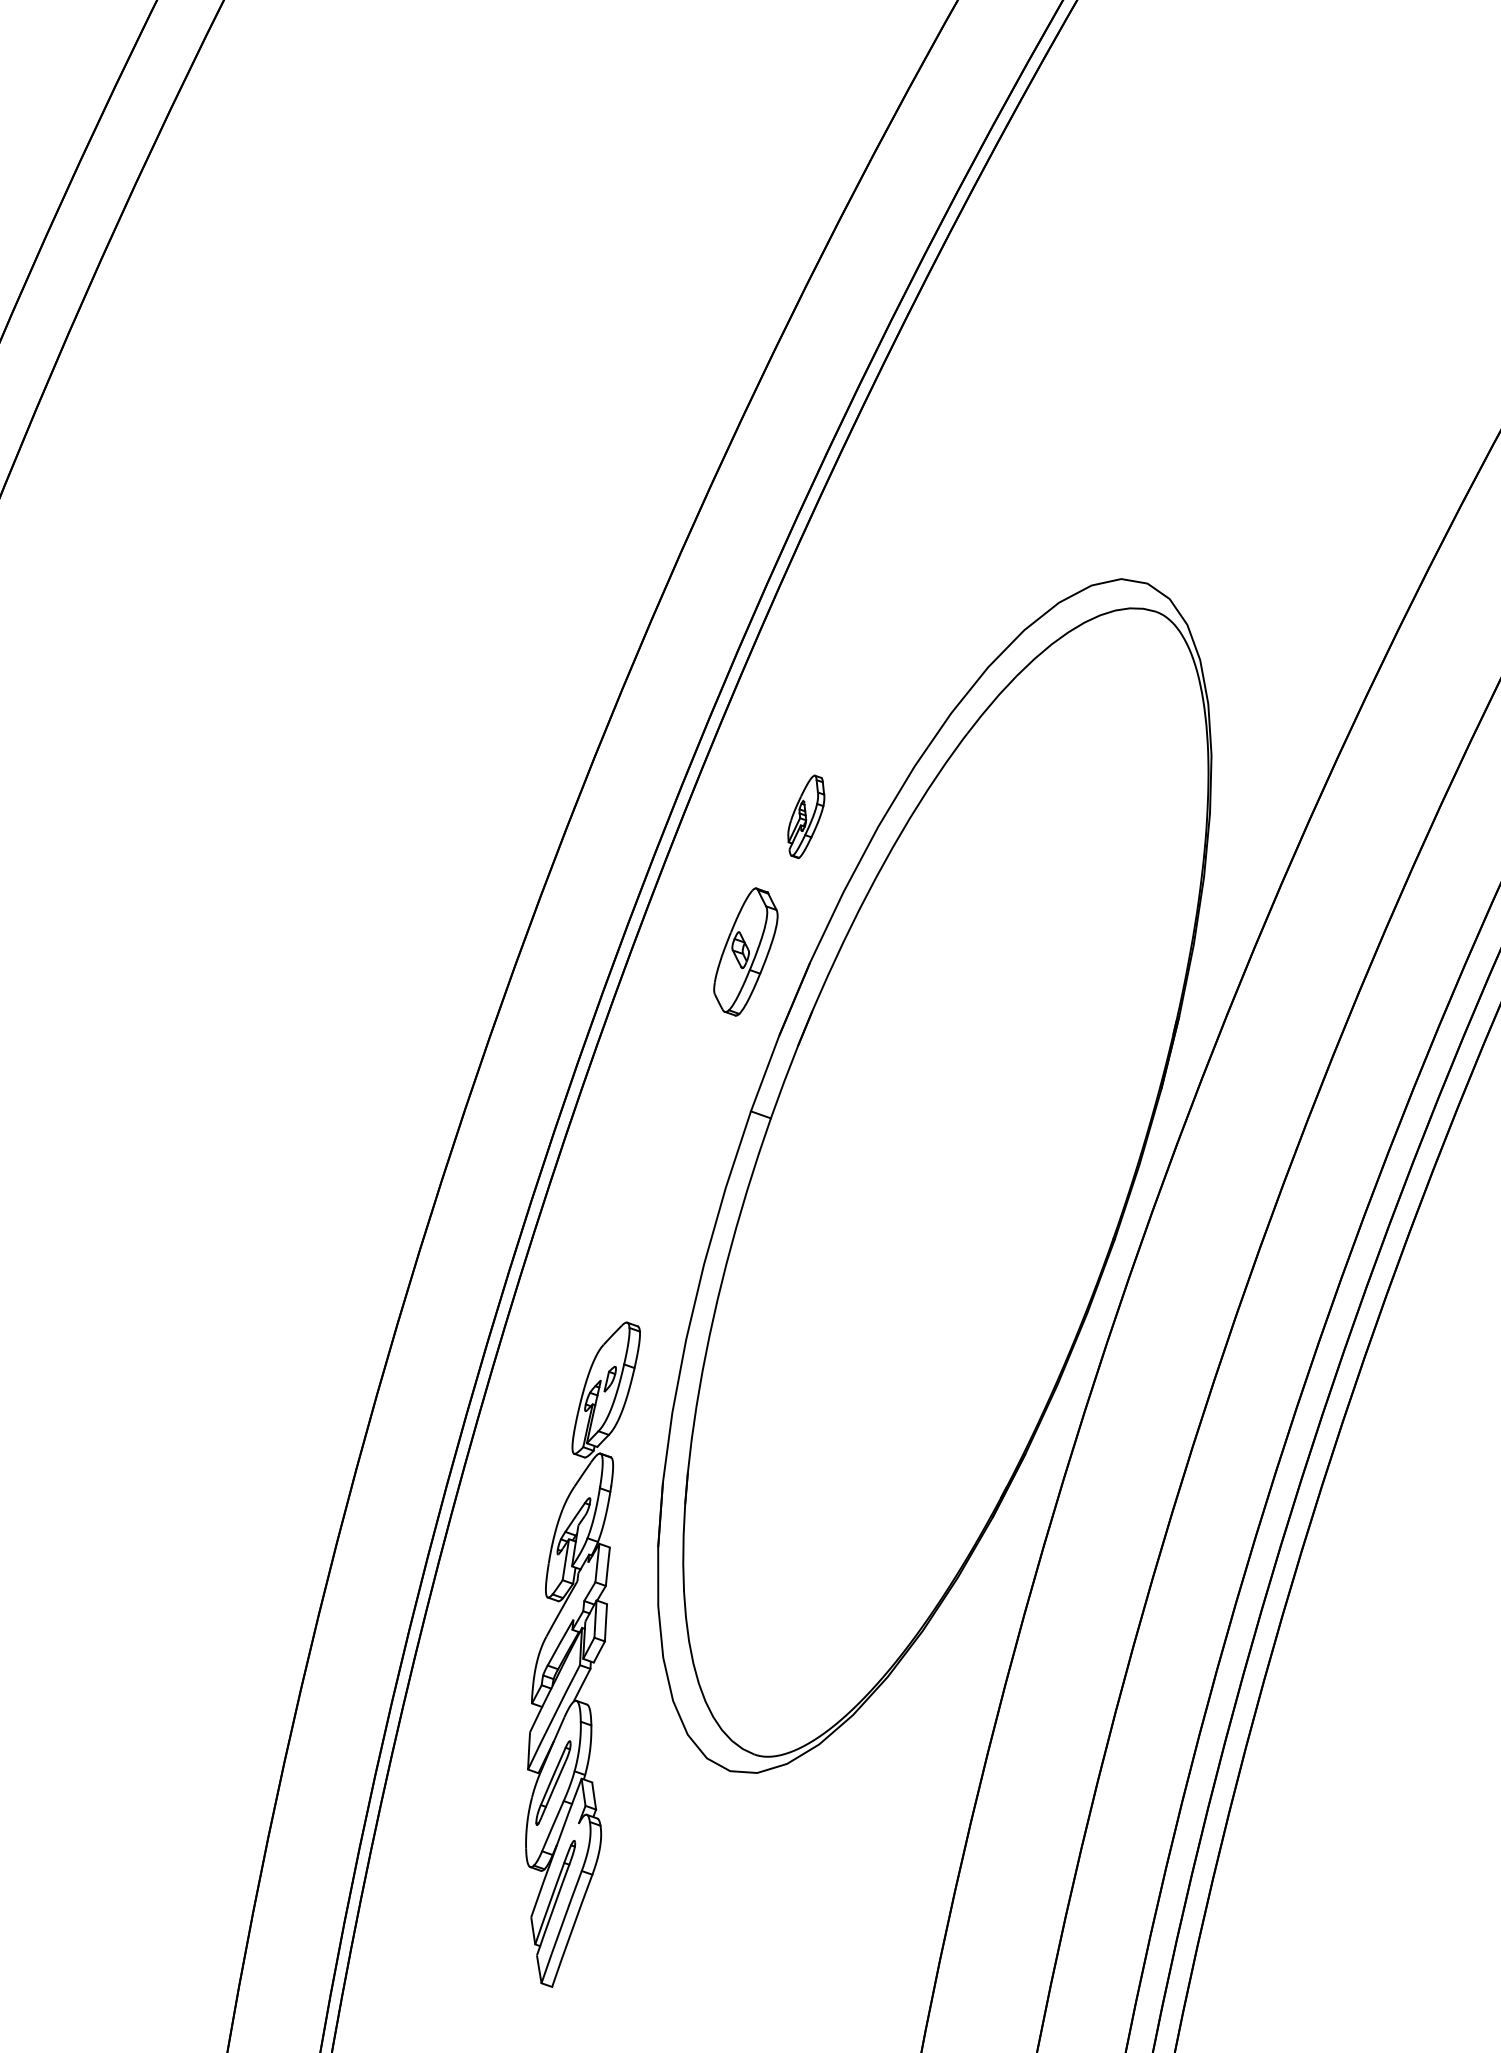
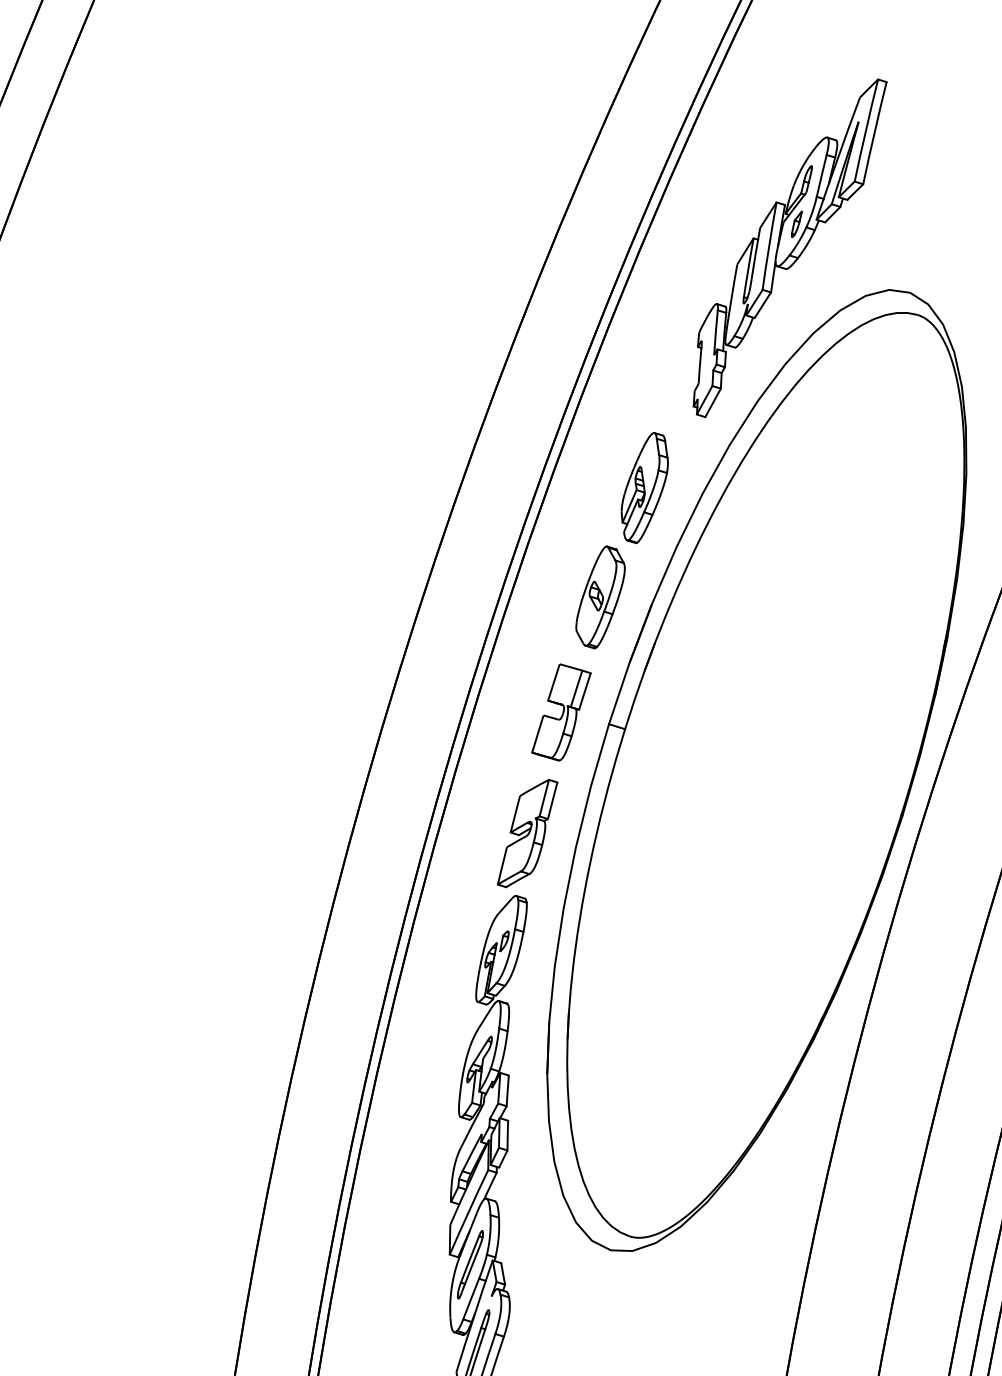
part: (999, 522) -> (790, 248), added
part: (806, 816) -> (645, 487), size x1.67
part: (691, 1094) -> (561, 712), added
part: (643, 1244) -> (527, 833), added

